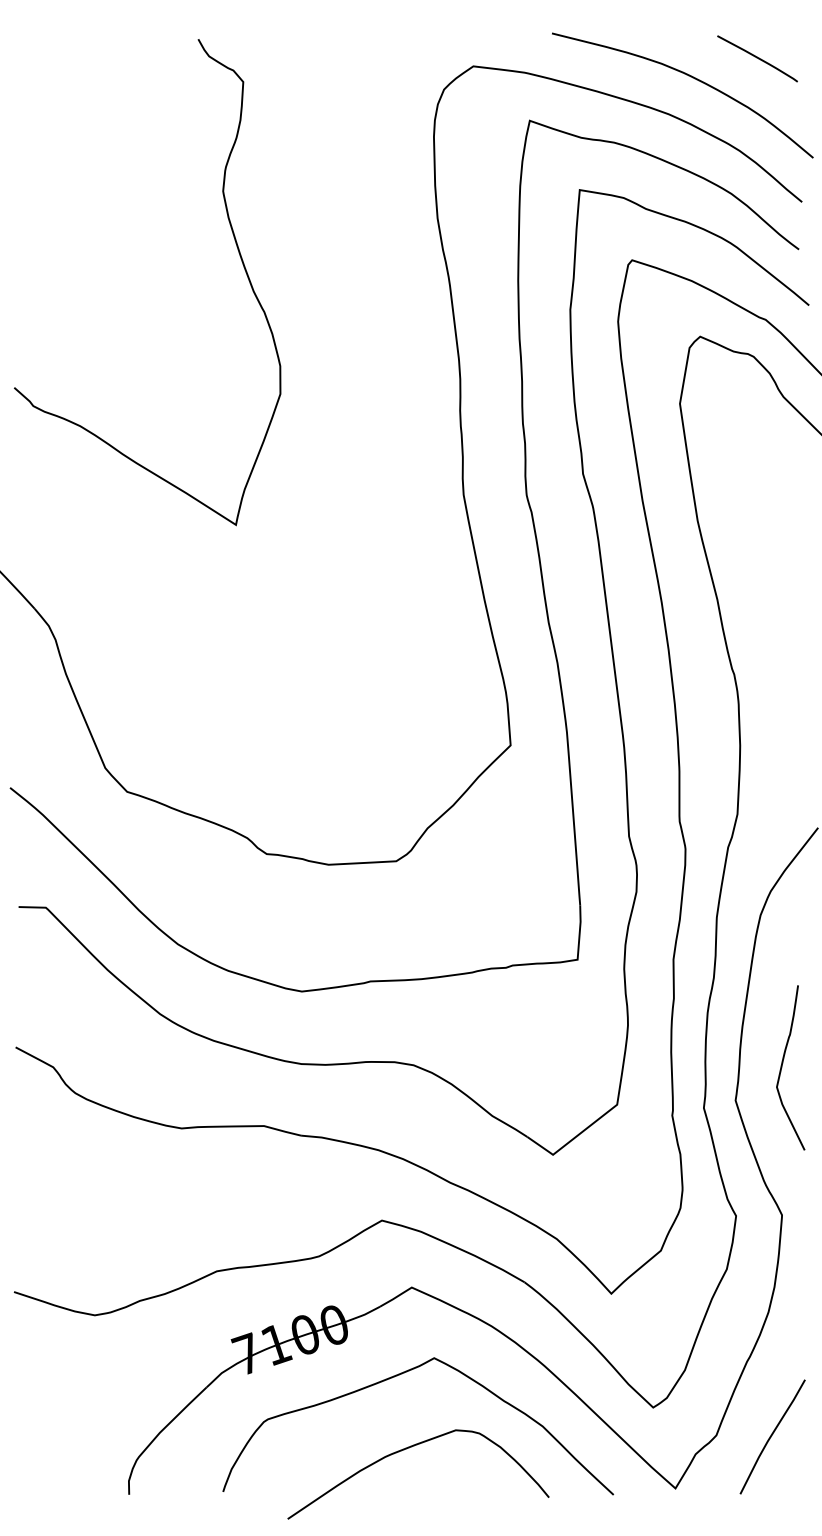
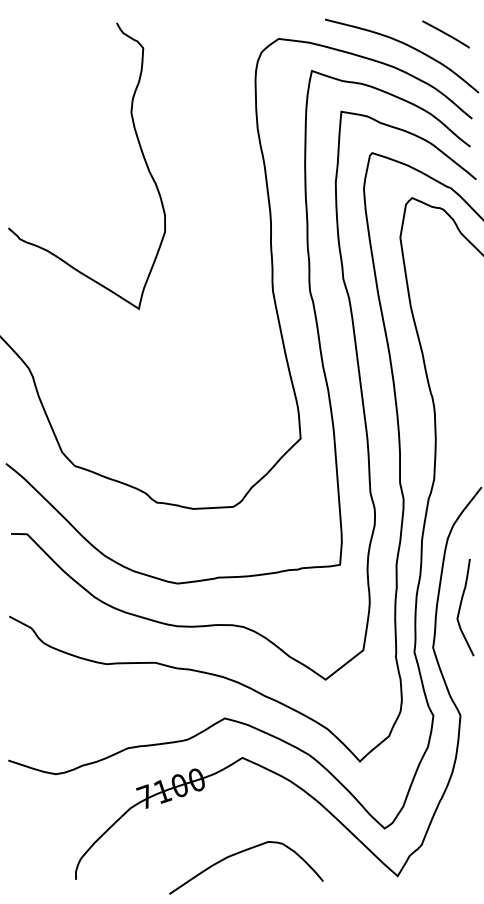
curve: (783, 1066) -> (461, 606), moved
curve: (398, 1376) -> (234, 810), removed
curve: (771, 1436) -> (454, 845), removed

